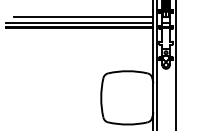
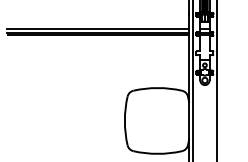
line: (83, 17) -> (103, 21), removed

